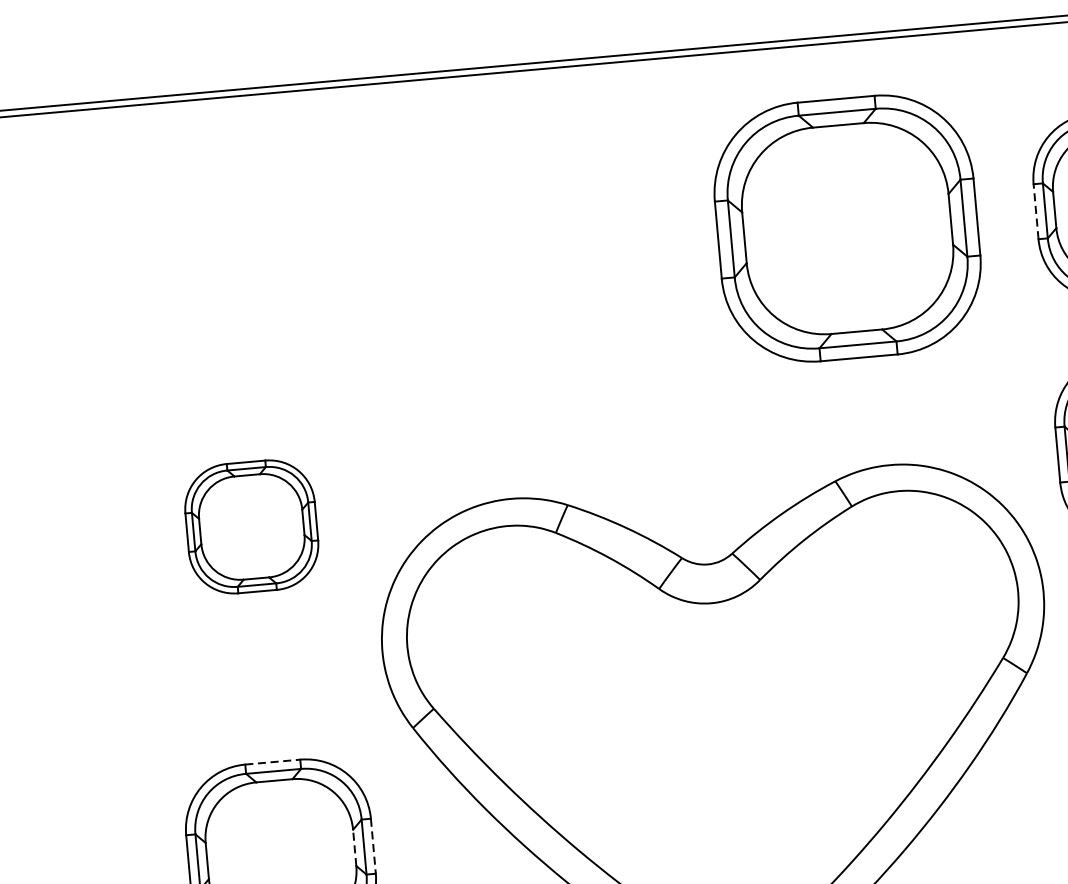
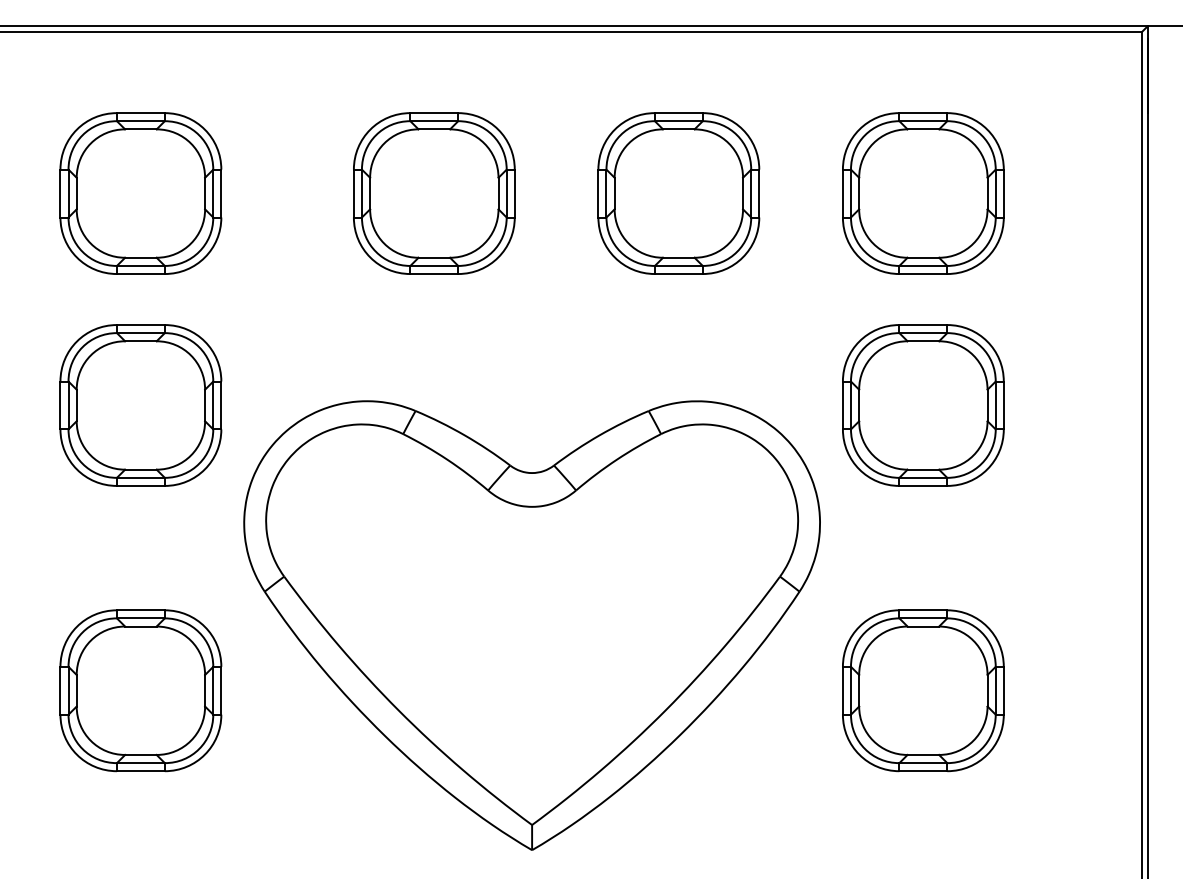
line: (1035, 211) -> (842, 193), dashed -> solid
part: (847, 228) -> (678, 193), size x0.71
part: (567, 253) -> (434, 193), added
part: (229, 283) -> (140, 193), added
part: (251, 527) -> (140, 405), size x1.43
line: (272, 762) -> (140, 610), dashed -> solid
line: (373, 845) -> (221, 690), dashed -> solid
line: (355, 847) -> (205, 690), dashed -> solid

